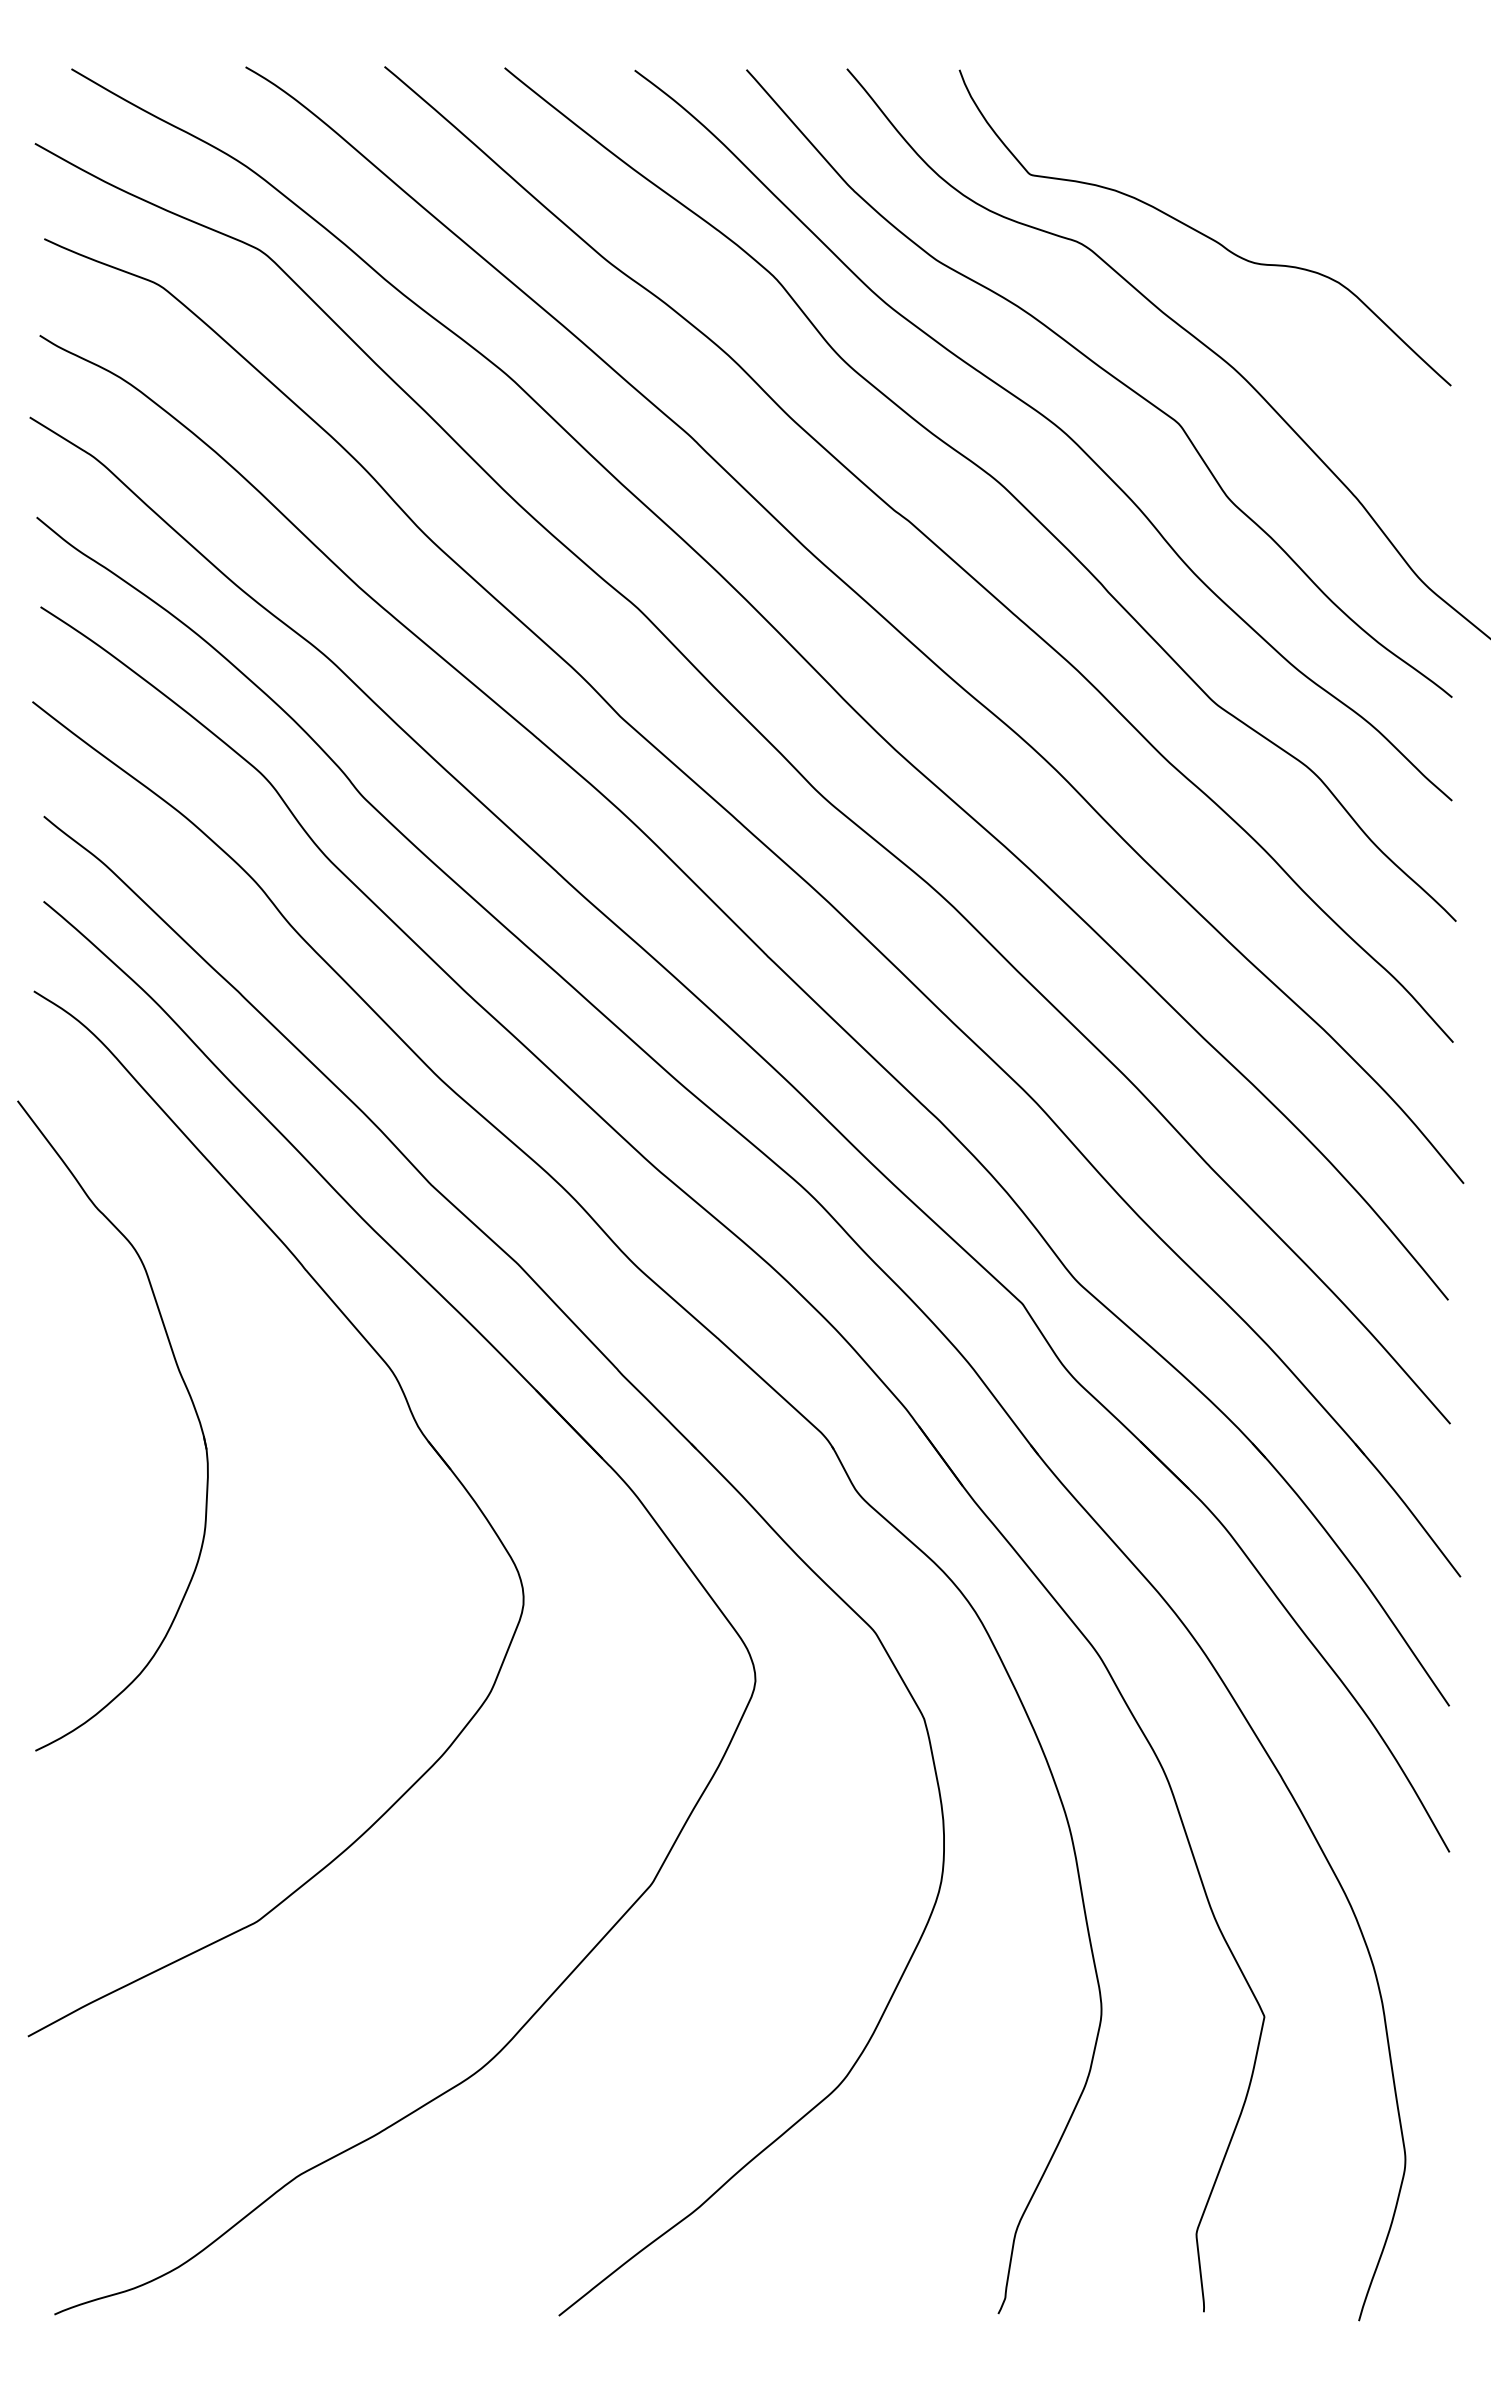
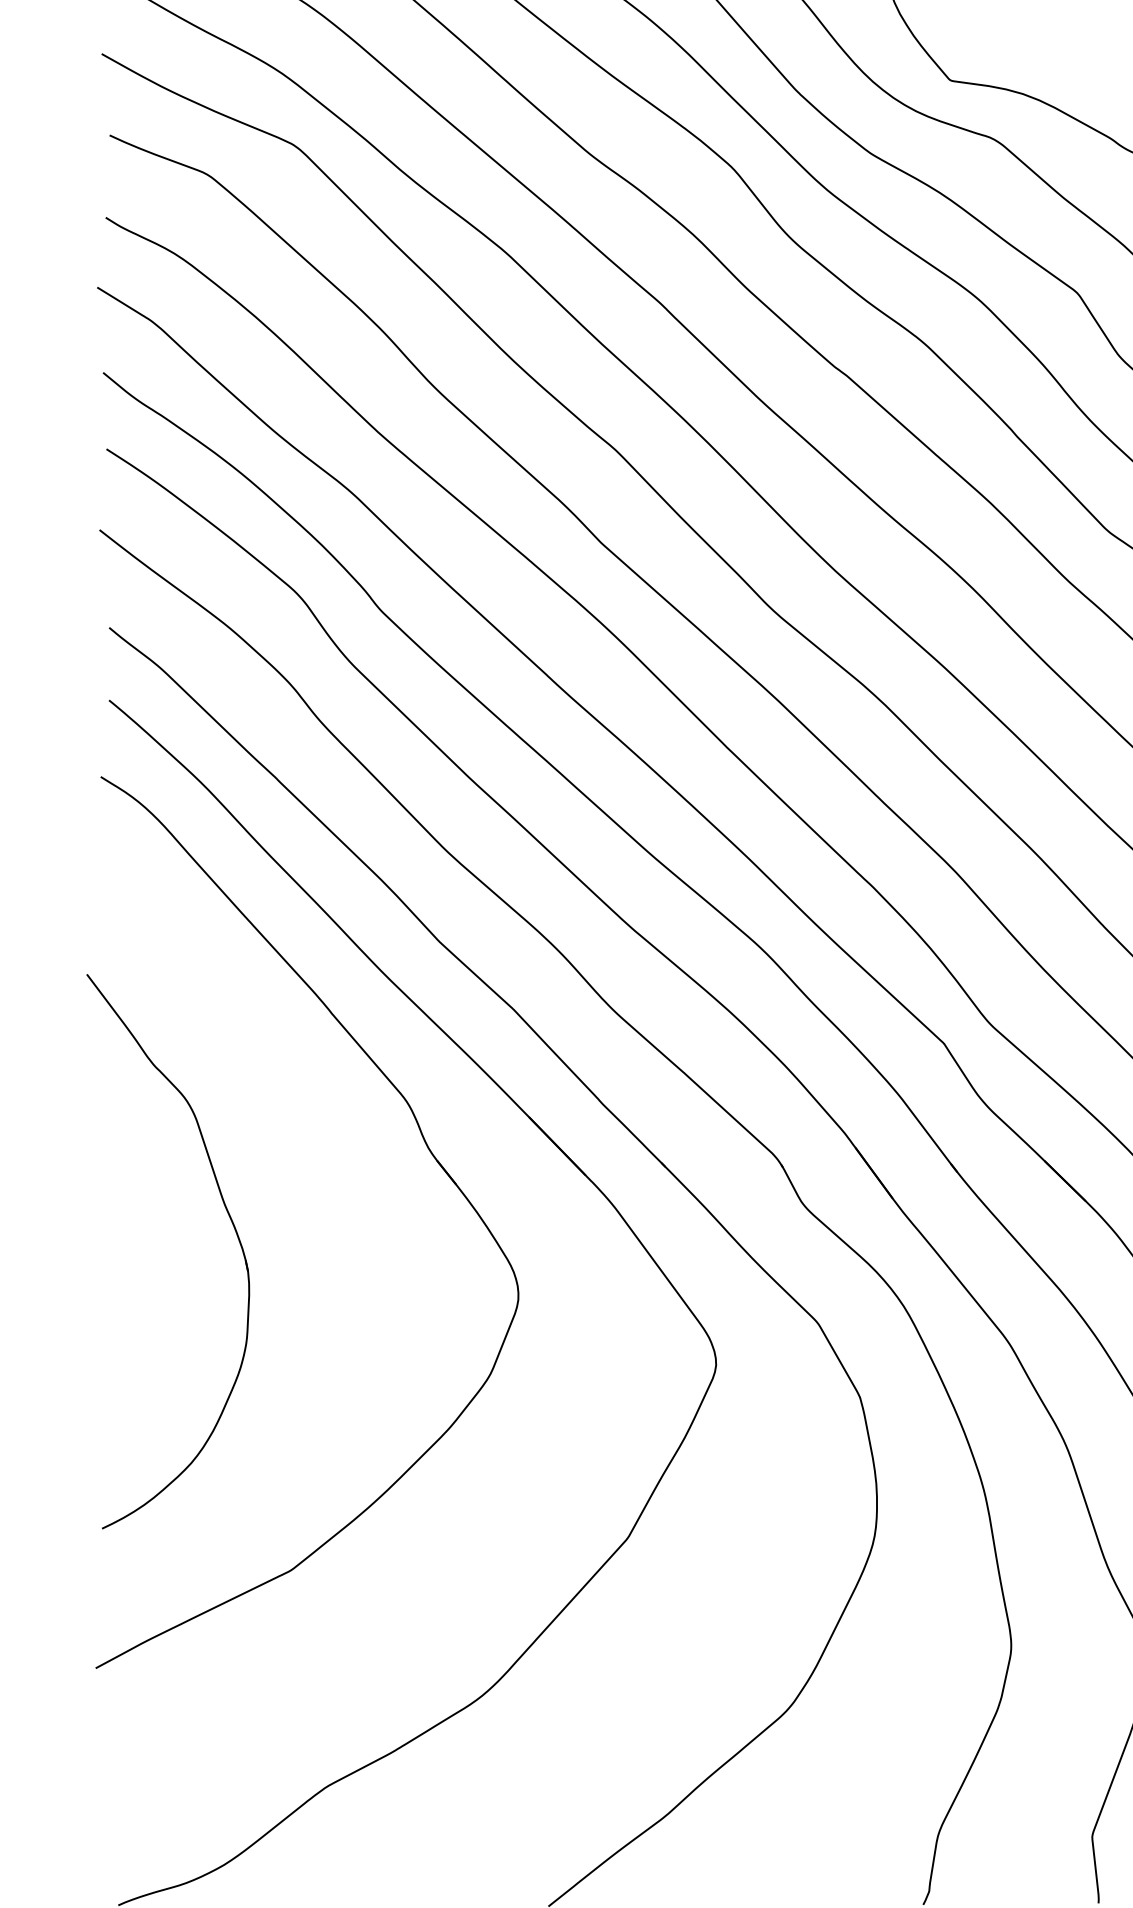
part: (186, 1390) -> (230, 1221), moved

